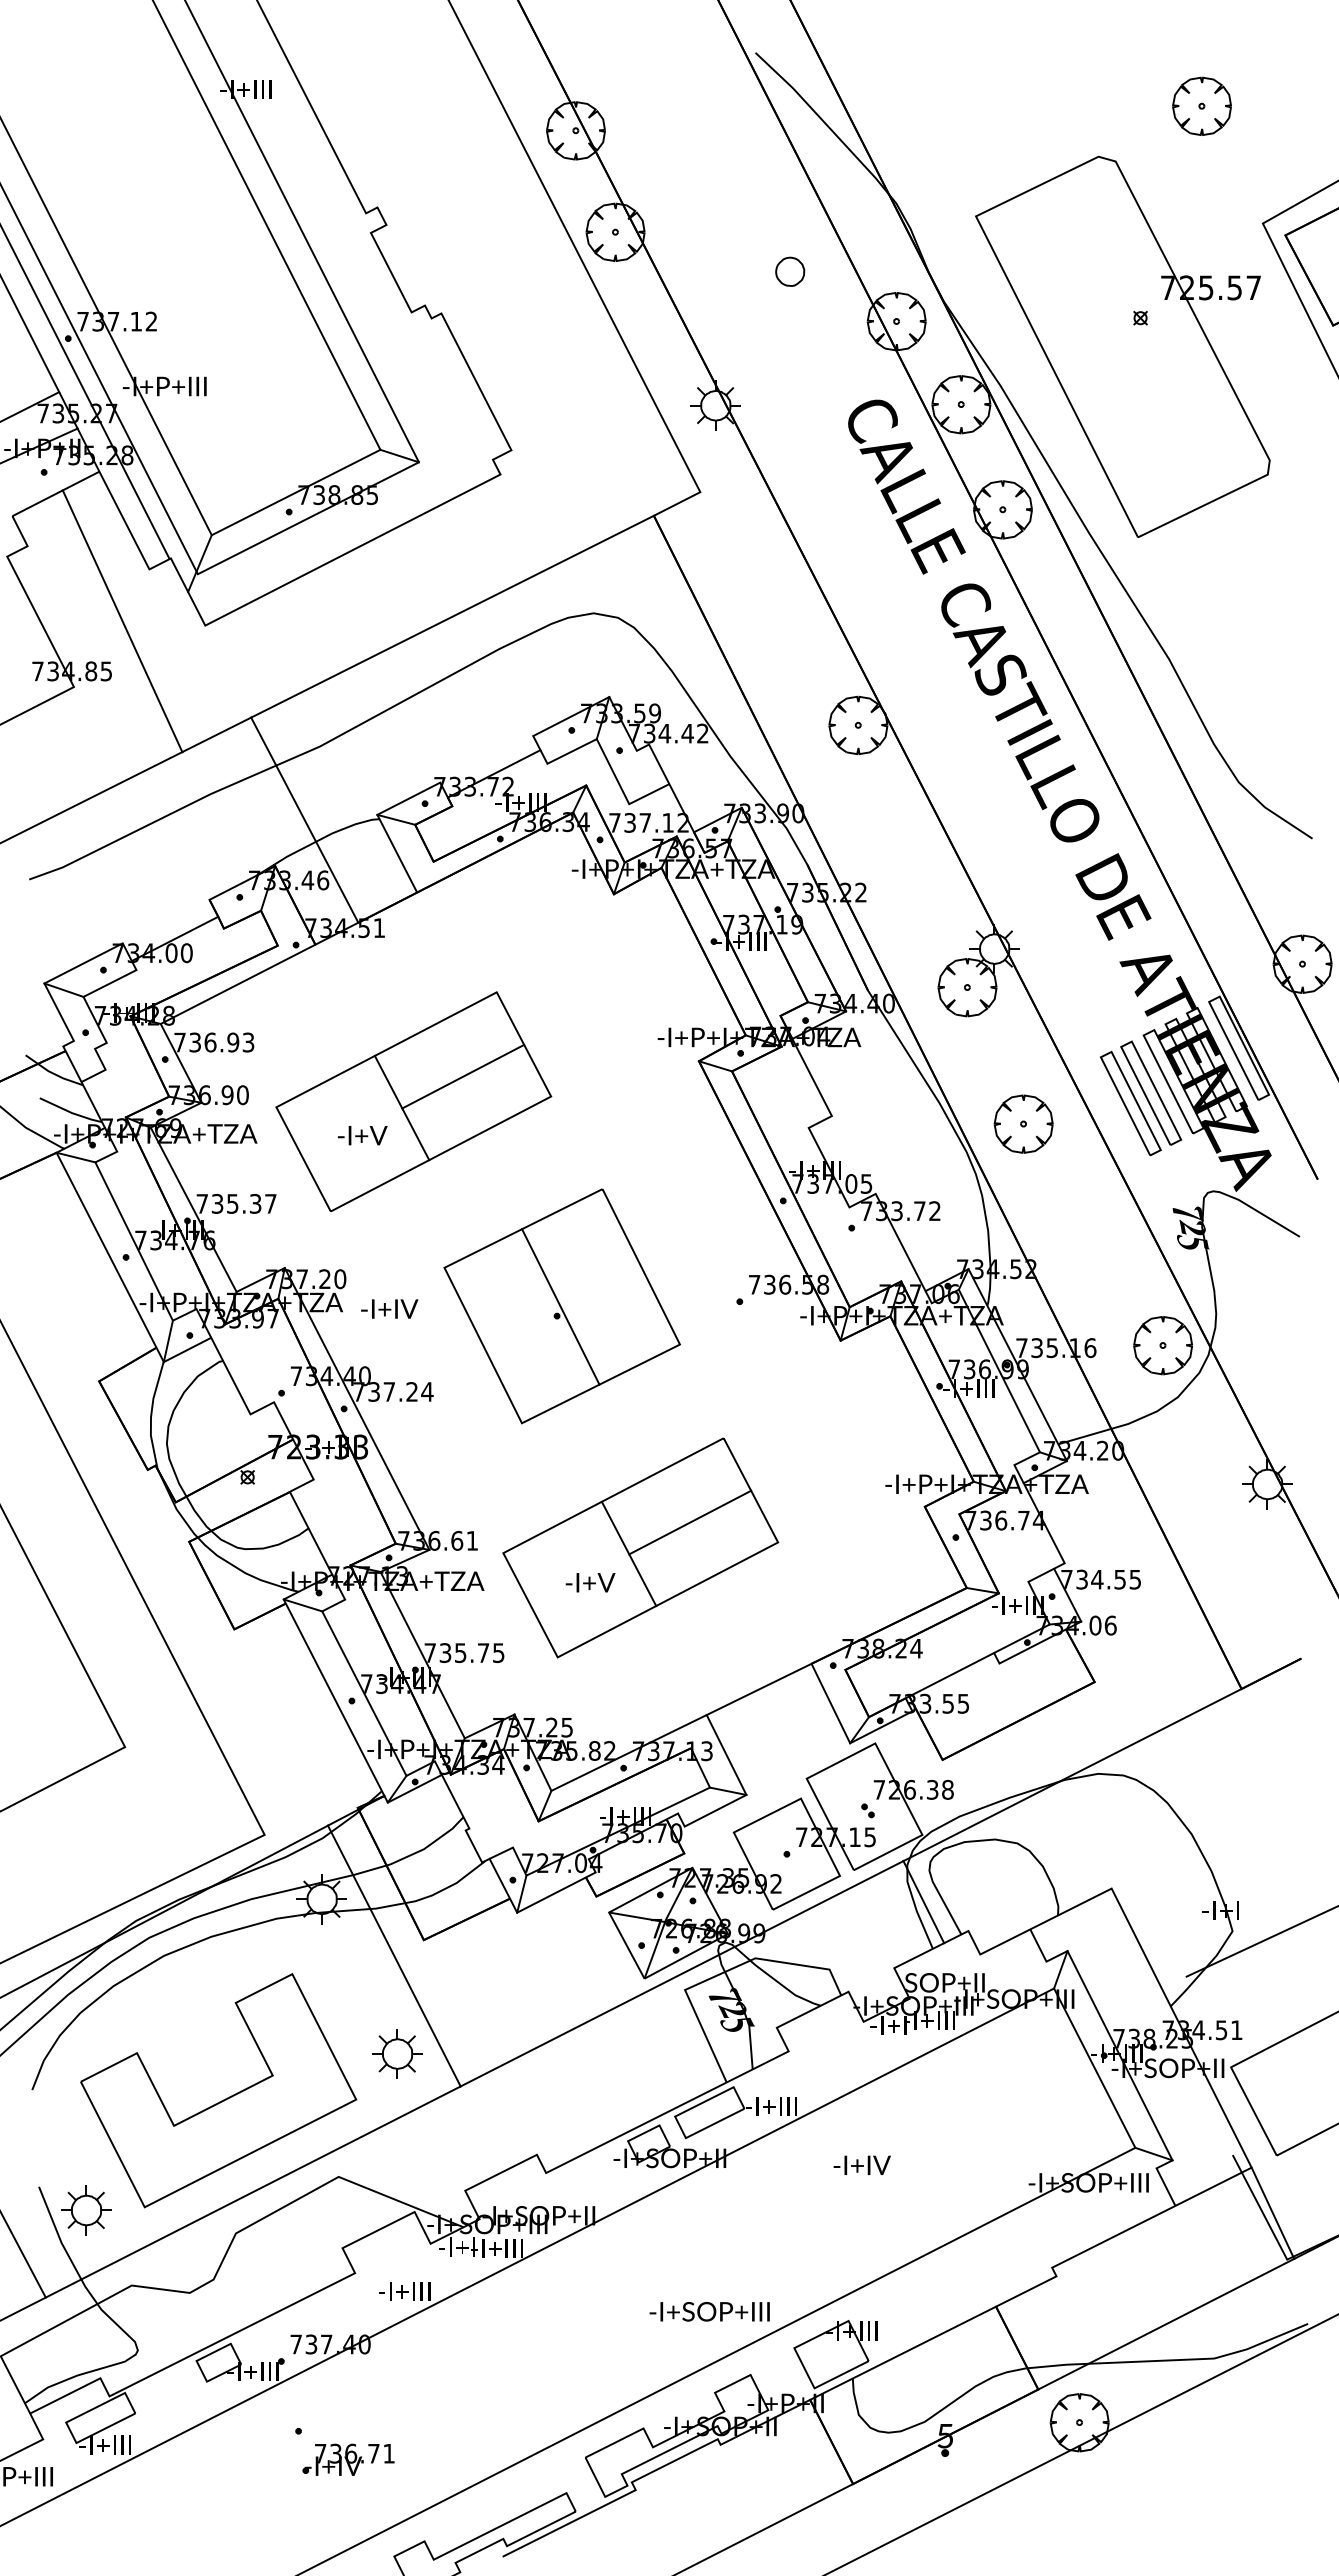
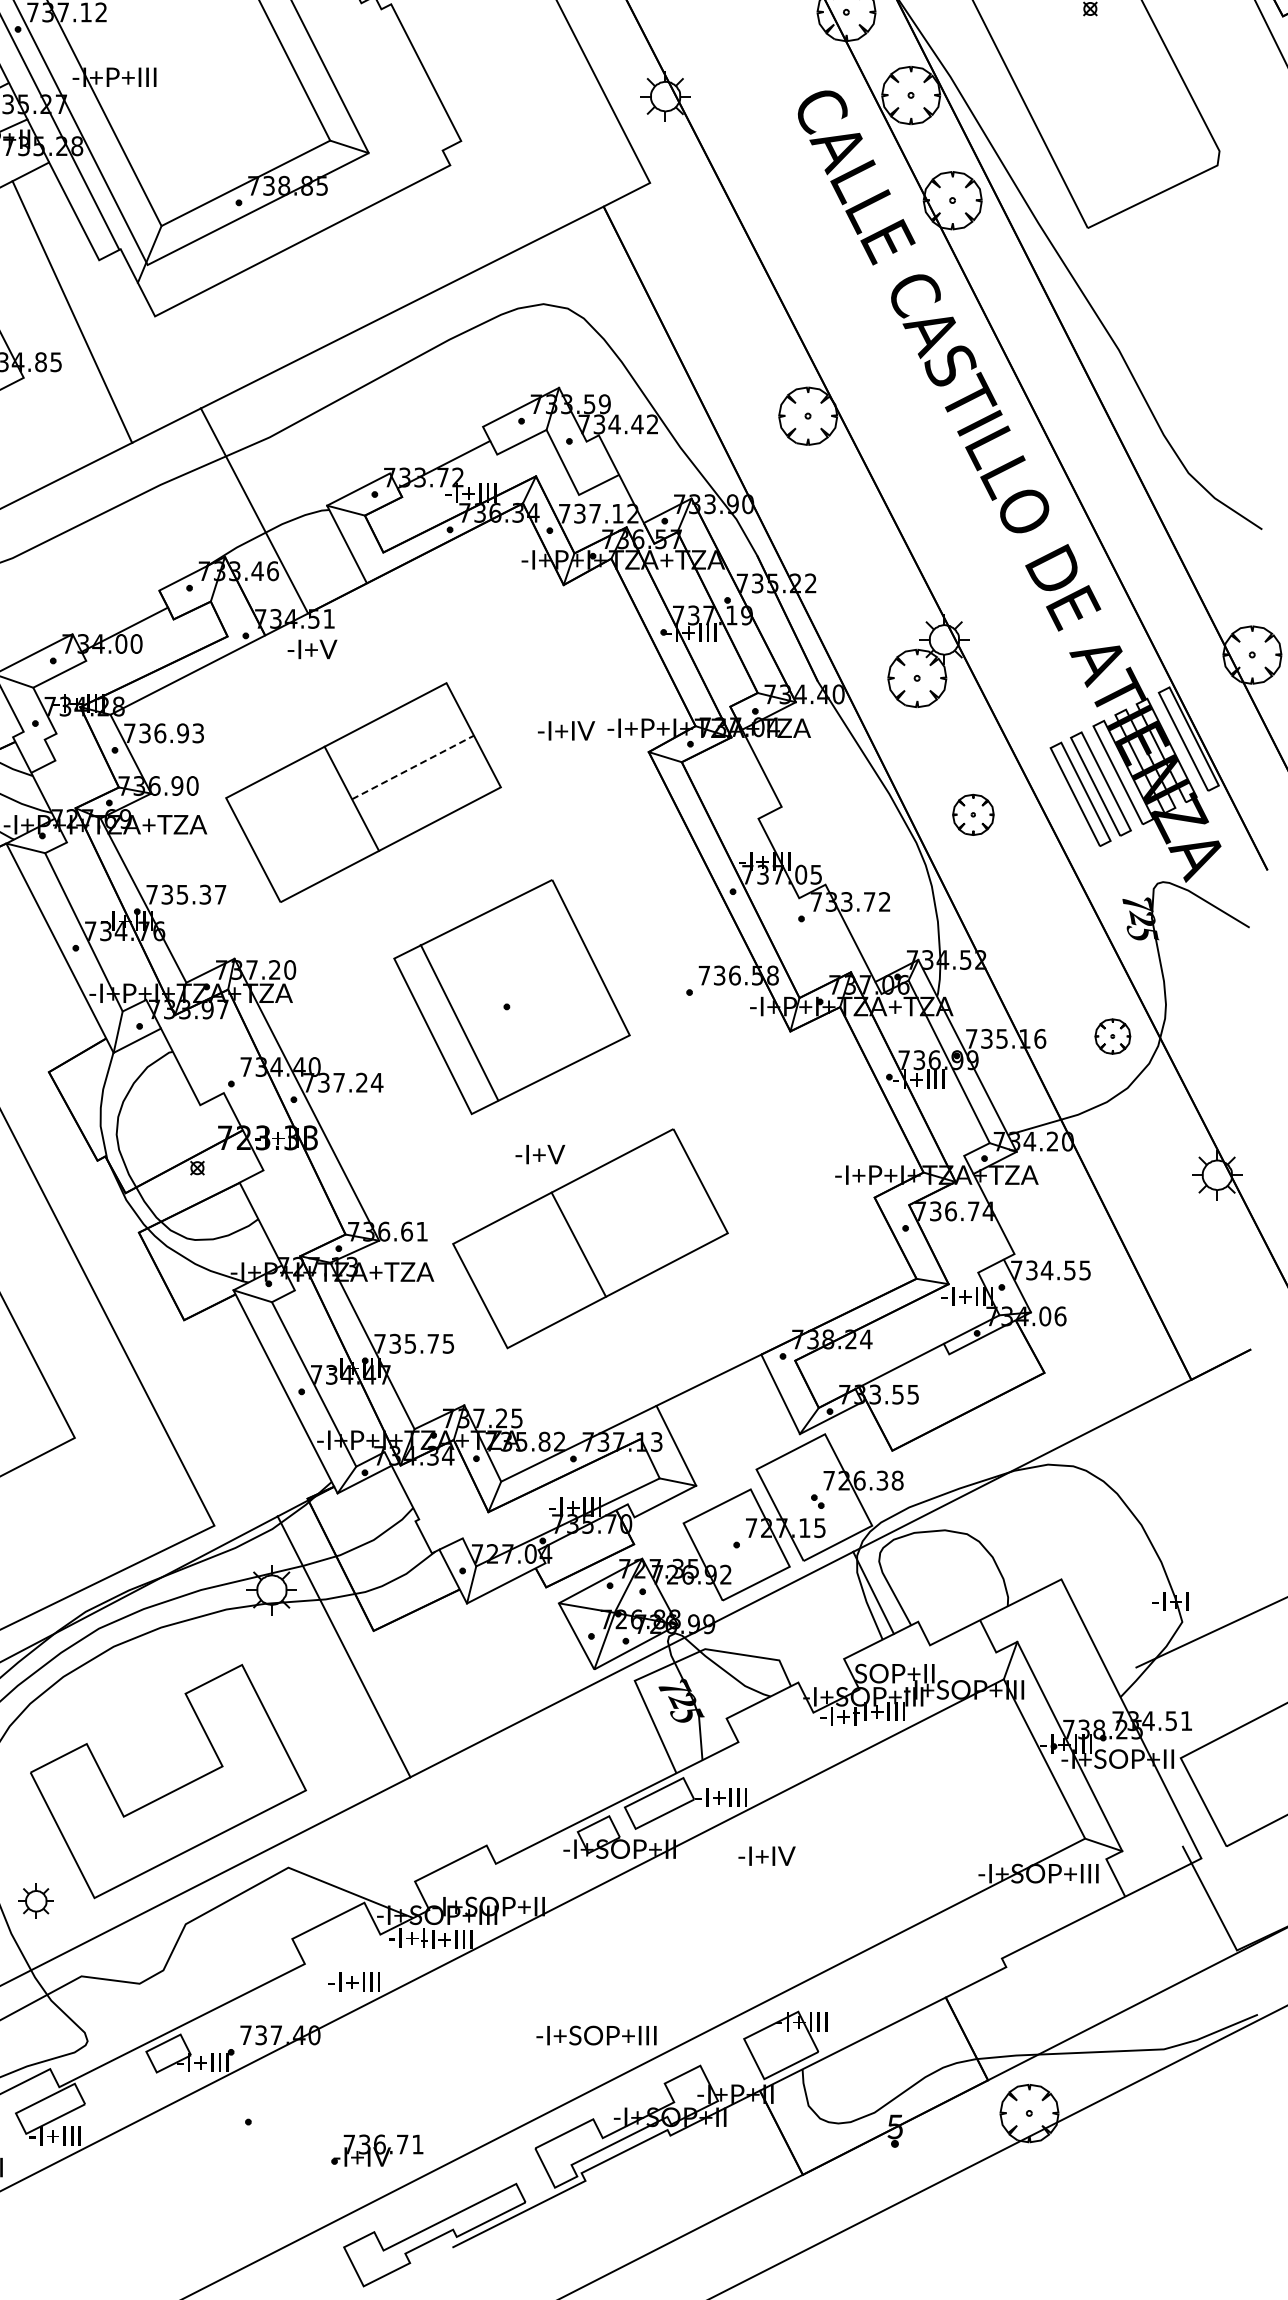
line: (463, 1076) -> (413, 767), solid -> dashed
part: (1023, 1123) -> (973, 814), size x0.7
text: (362, 1135) -> (312, 649), moved
line: (560, 1306) -> (459, 1022), moved
text: (389, 1308) -> (566, 730), moved
part: (1162, 1345) -> (1112, 1036), size x0.6
line: (690, 1522) -> (640, 1213), removed
text: (590, 1582) -> (540, 1154), moved
part: (397, 2053) -> (347, 1744), removed
text: (861, 2164) -> (766, 1855), moved
part: (86, 2210) -> (36, 1901), size x0.7
line: (1272, 2212) -> (1222, 1903), removed
text: (709, 2311) -> (596, 2035), moved
part: (348, 2459) -> (377, 2150), moved

